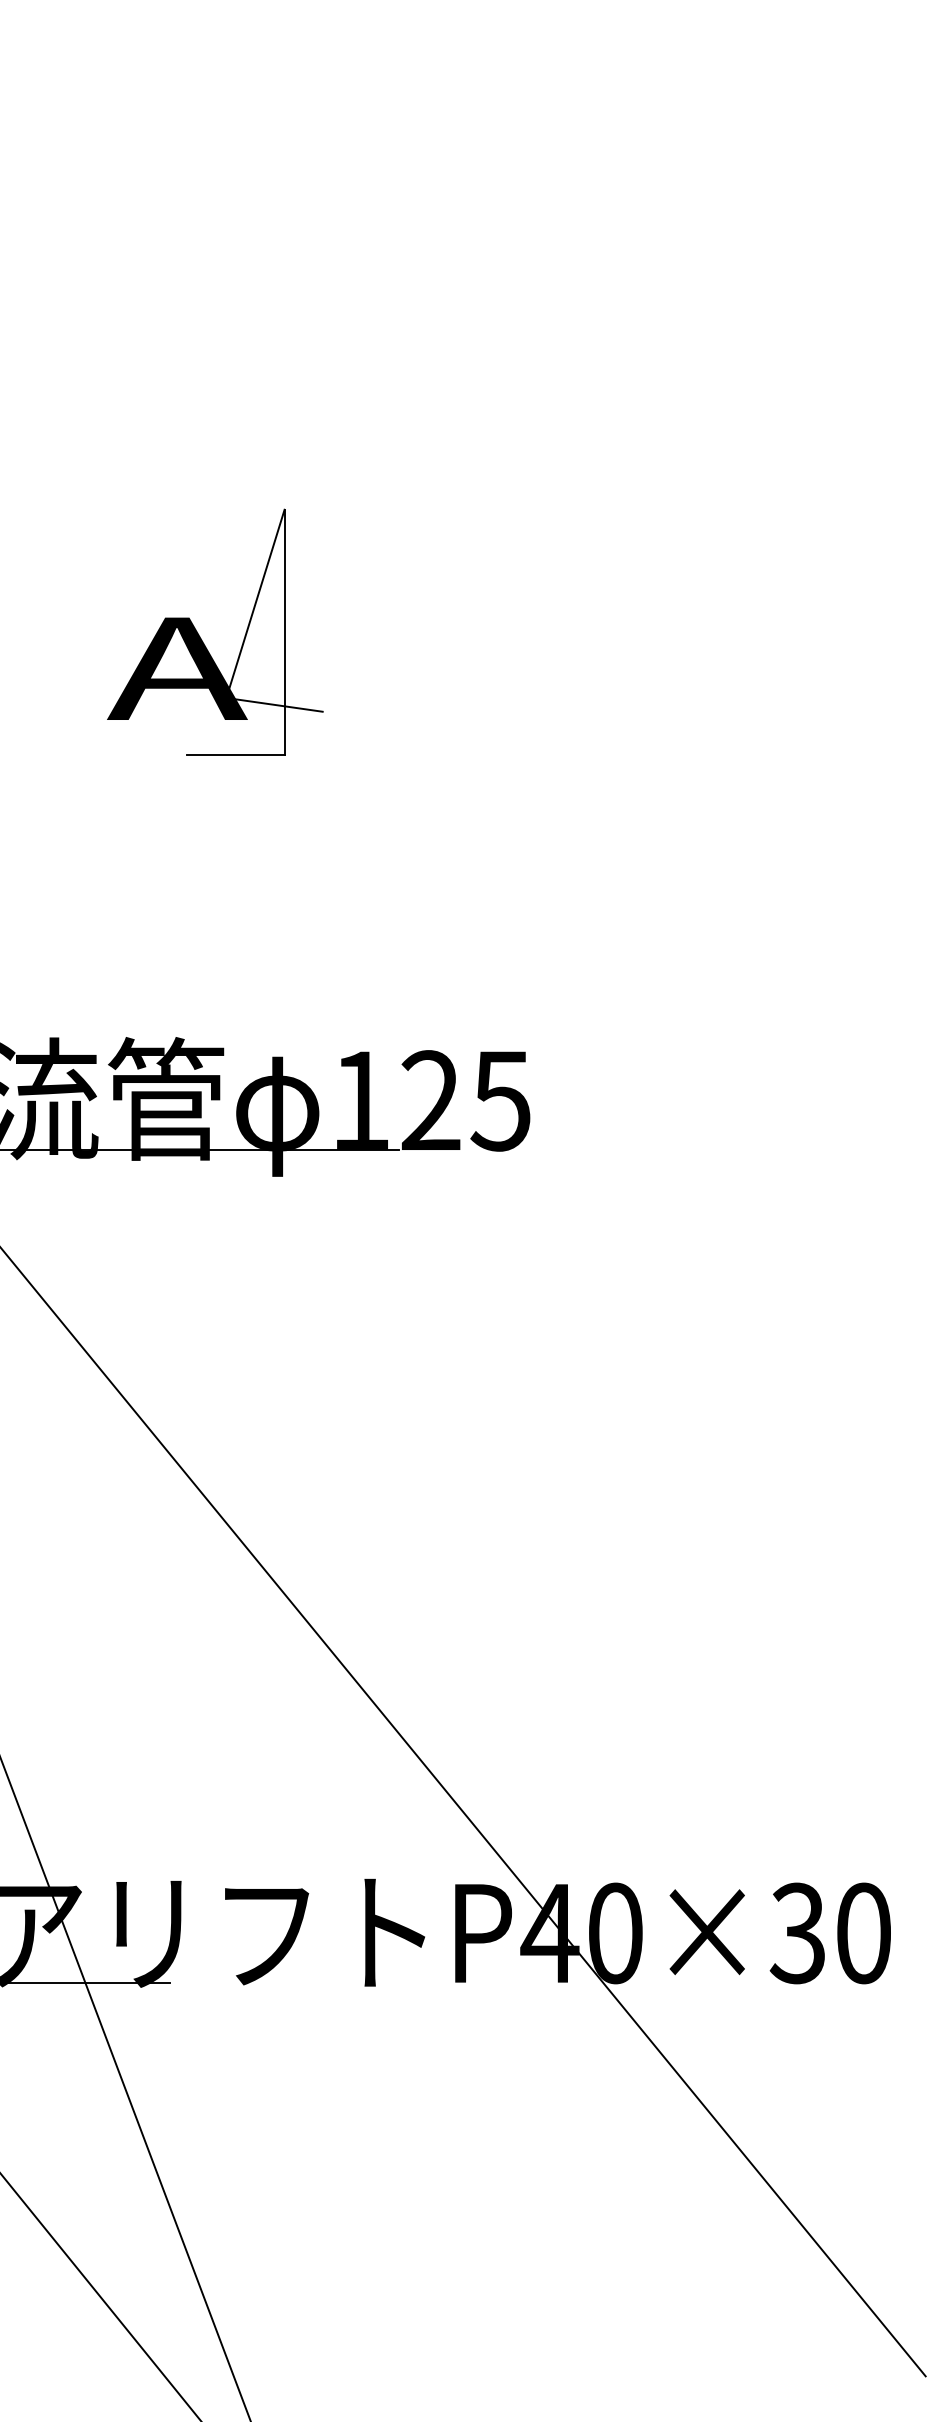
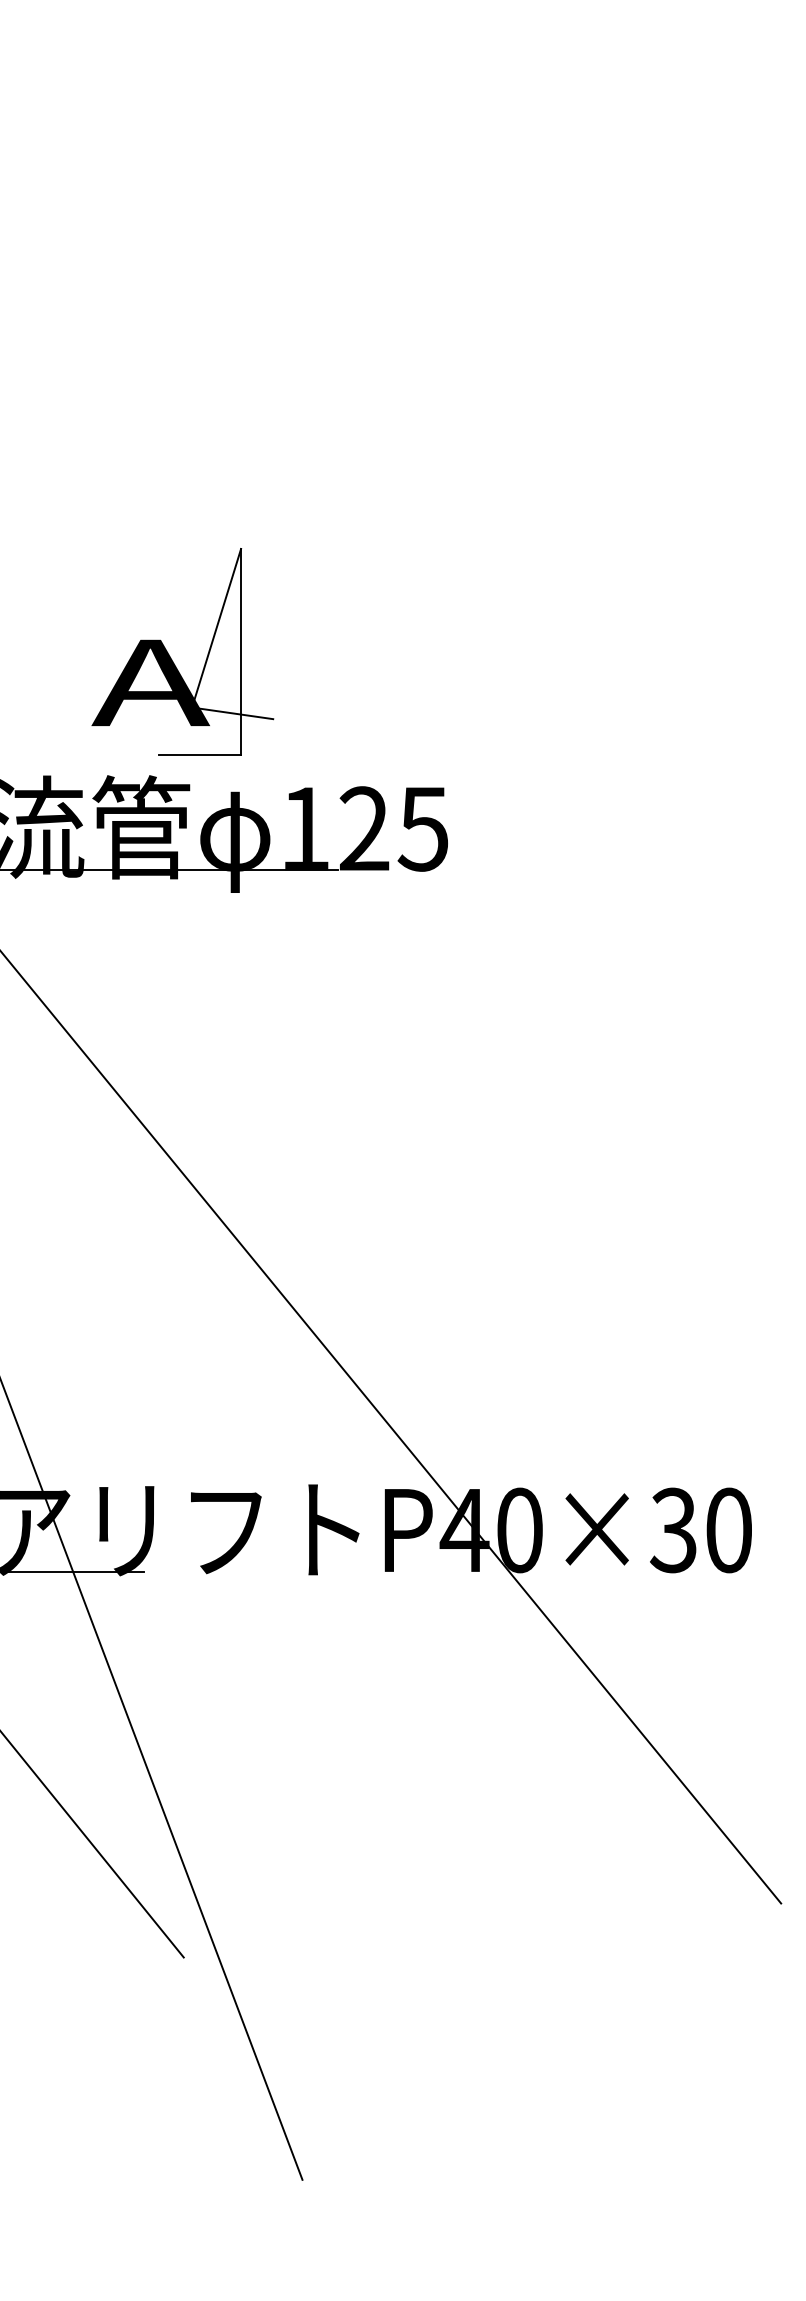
part: (203, 640) -> (172, 659), moved

